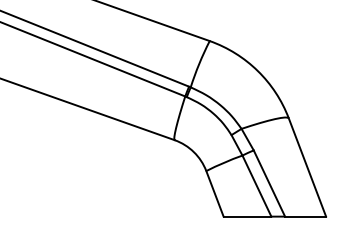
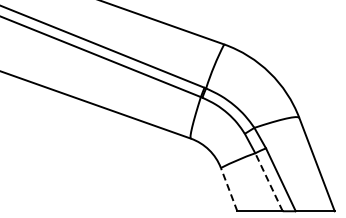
line: (256, 185) -> (268, 181), solid -> dashed
line: (214, 193) -> (228, 189), solid -> dashed

